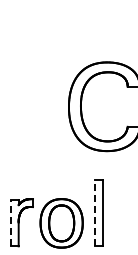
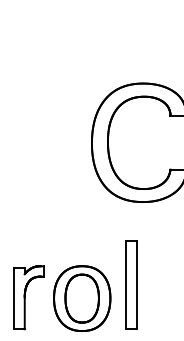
line: (94, 213) -> (126, 285), dashed -> solid
line: (10, 223) -> (13, 298), dashed -> solid

